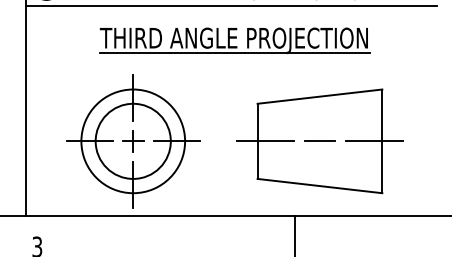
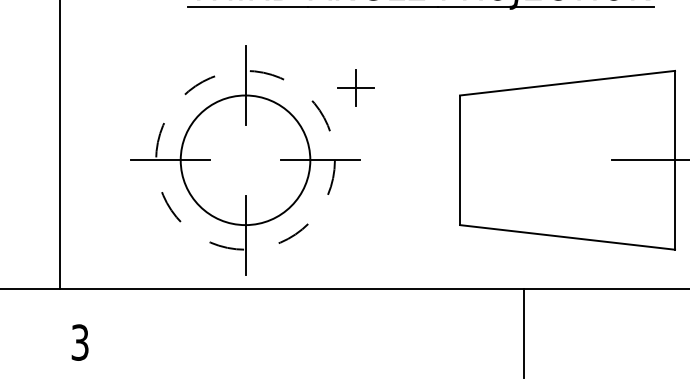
circle: (133, 141) -> (245, 160), solid -> dashed
part: (133, 141) -> (356, 88), moved
line: (265, 141) -> (473, 160), removed
line: (319, 141) -> (566, 160), removed

